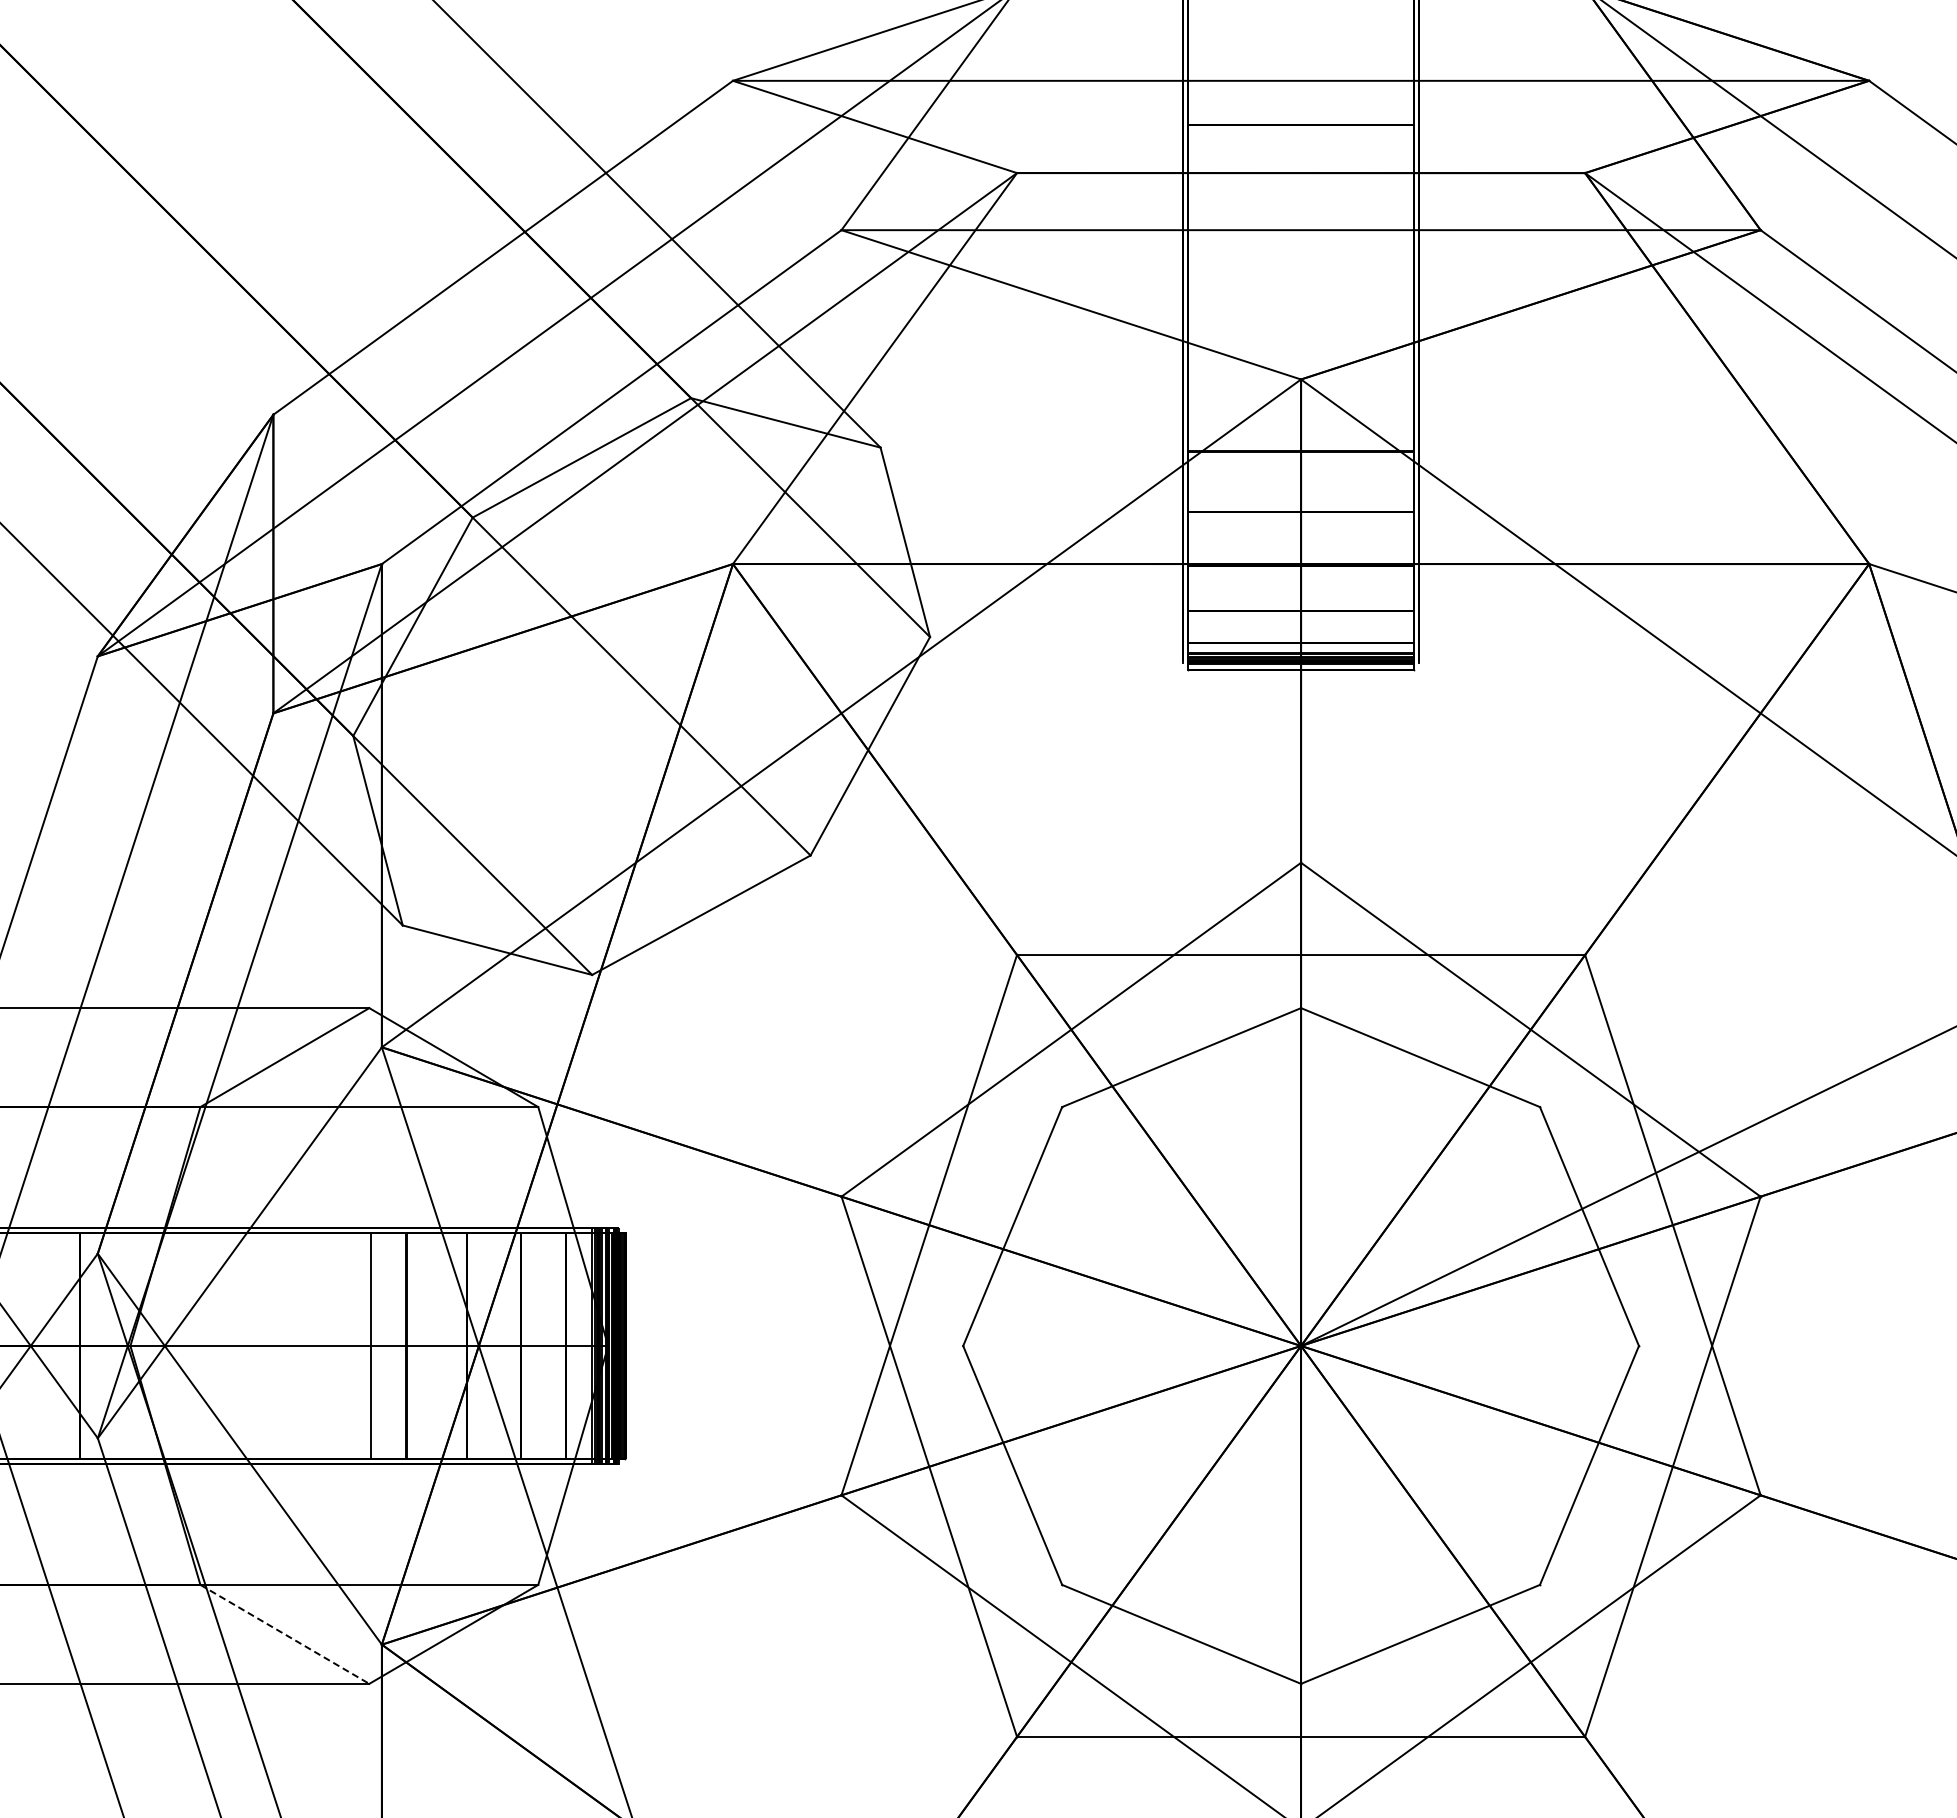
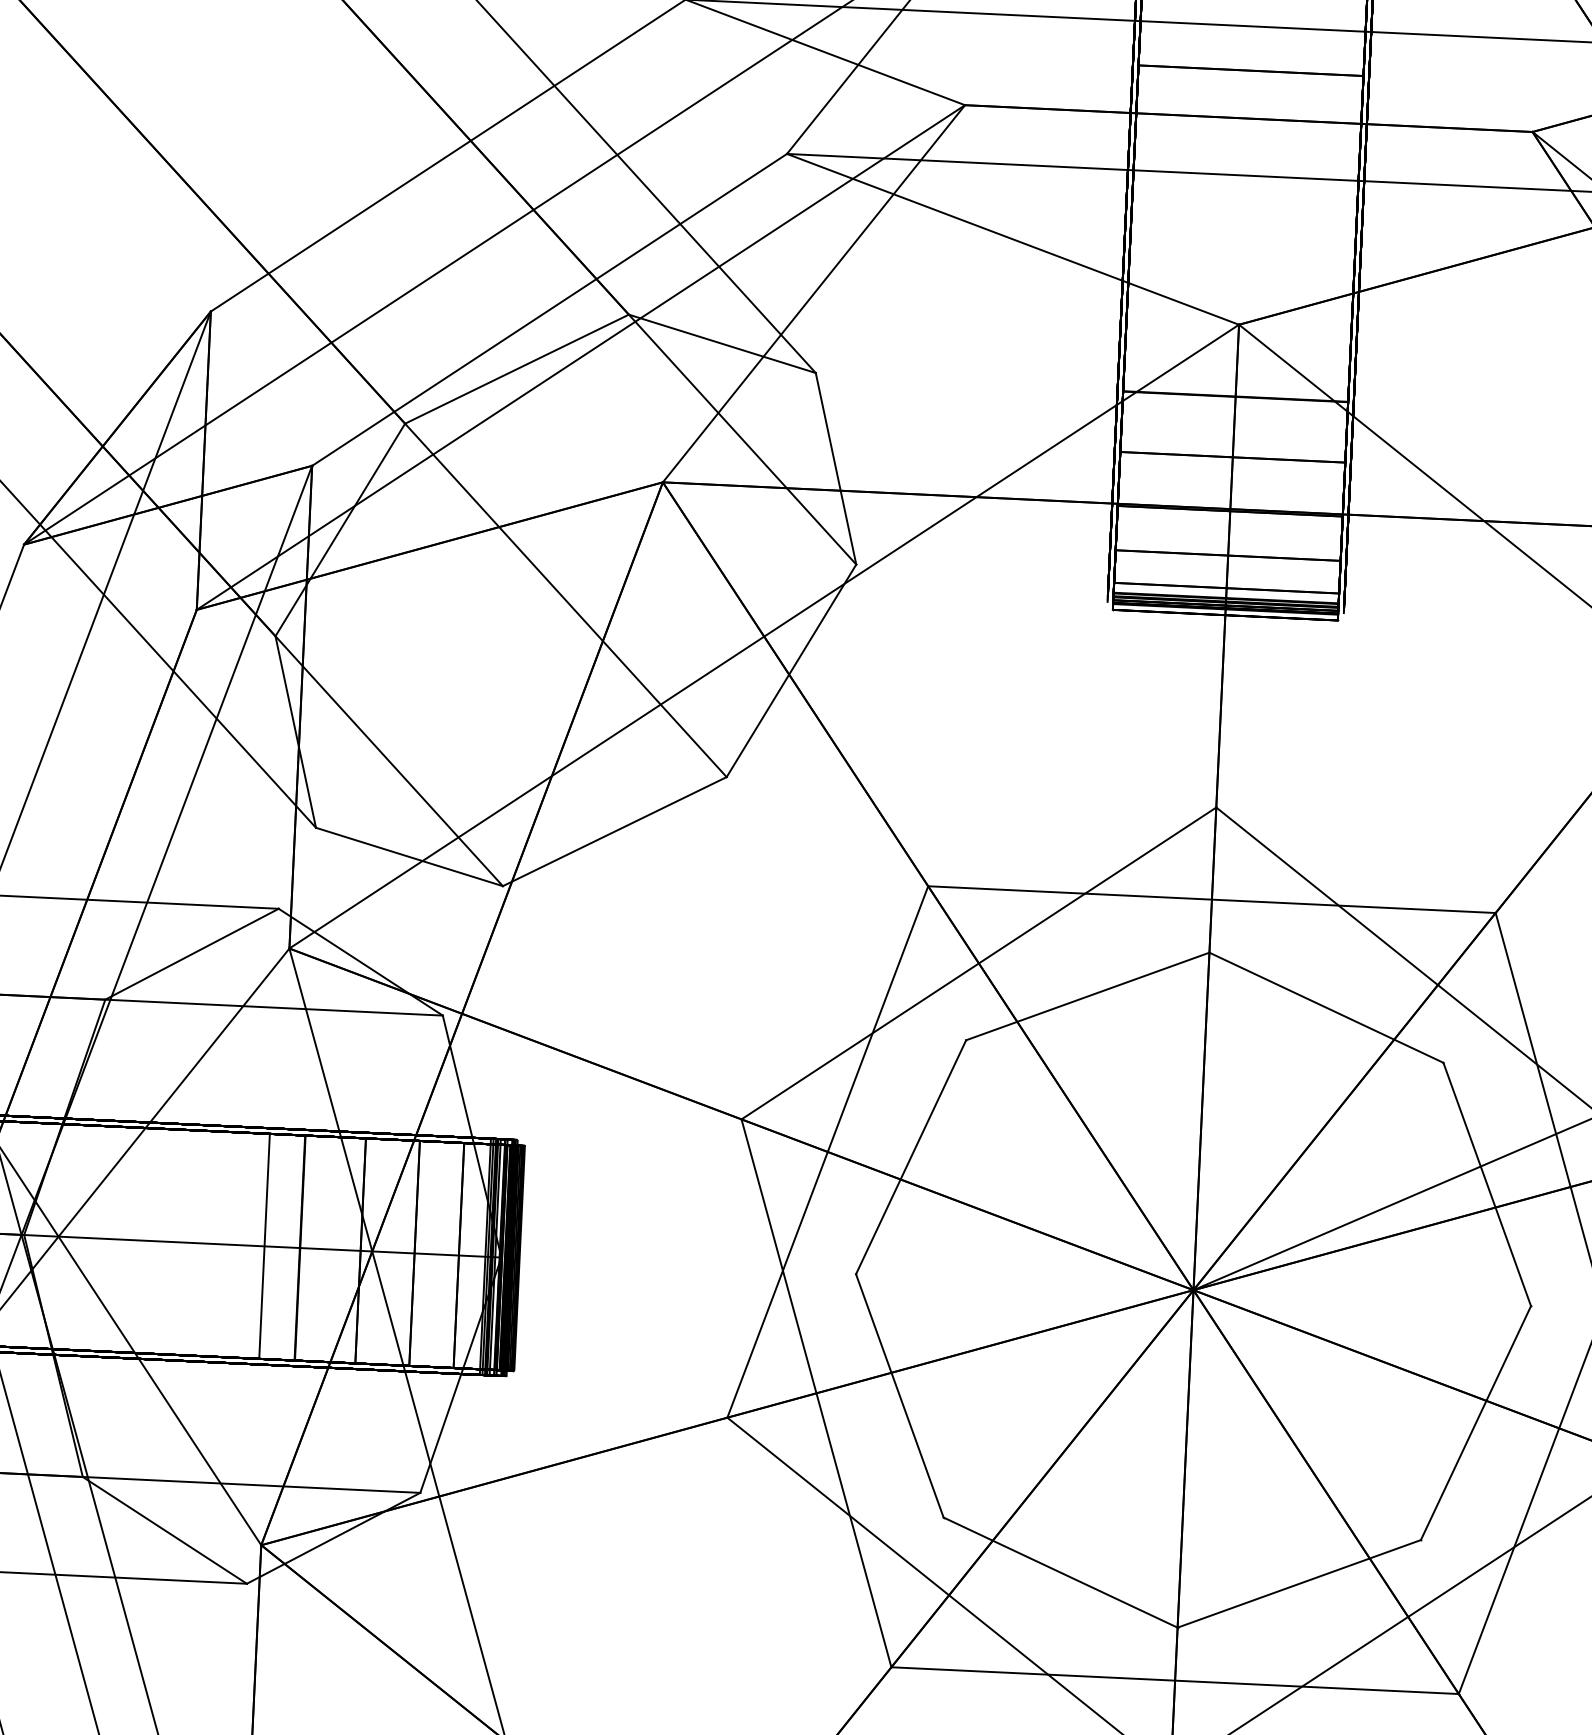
line: (284, 1634) -> (164, 1530), dashed -> solid

